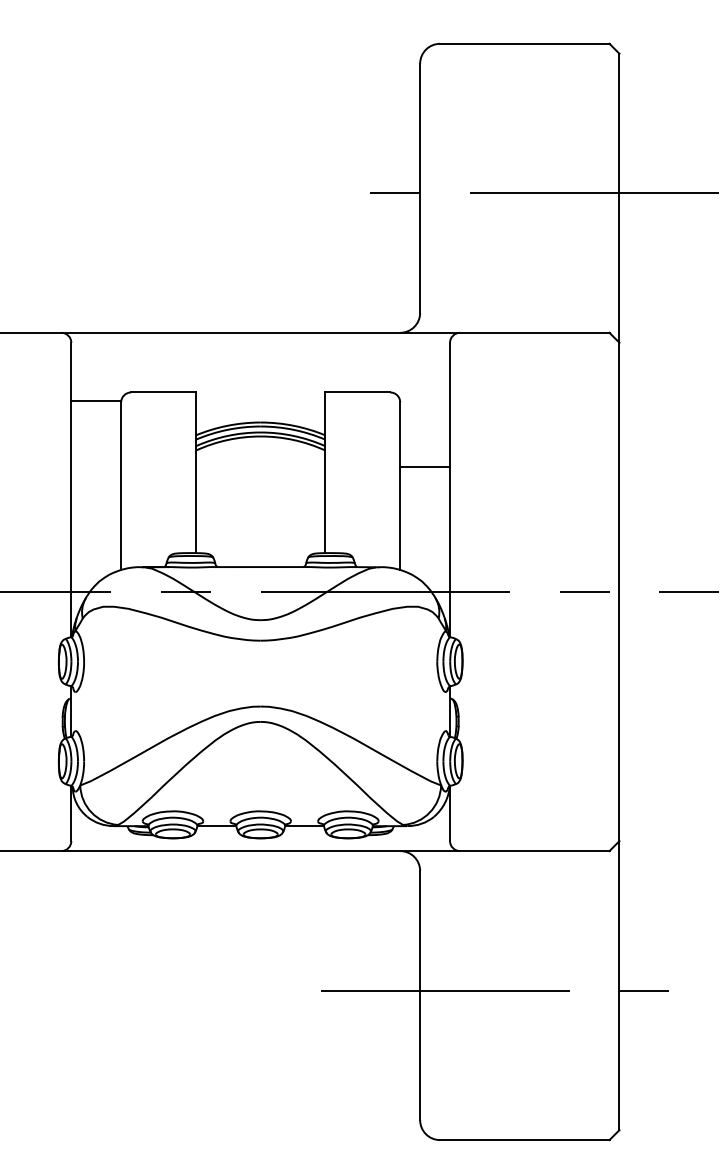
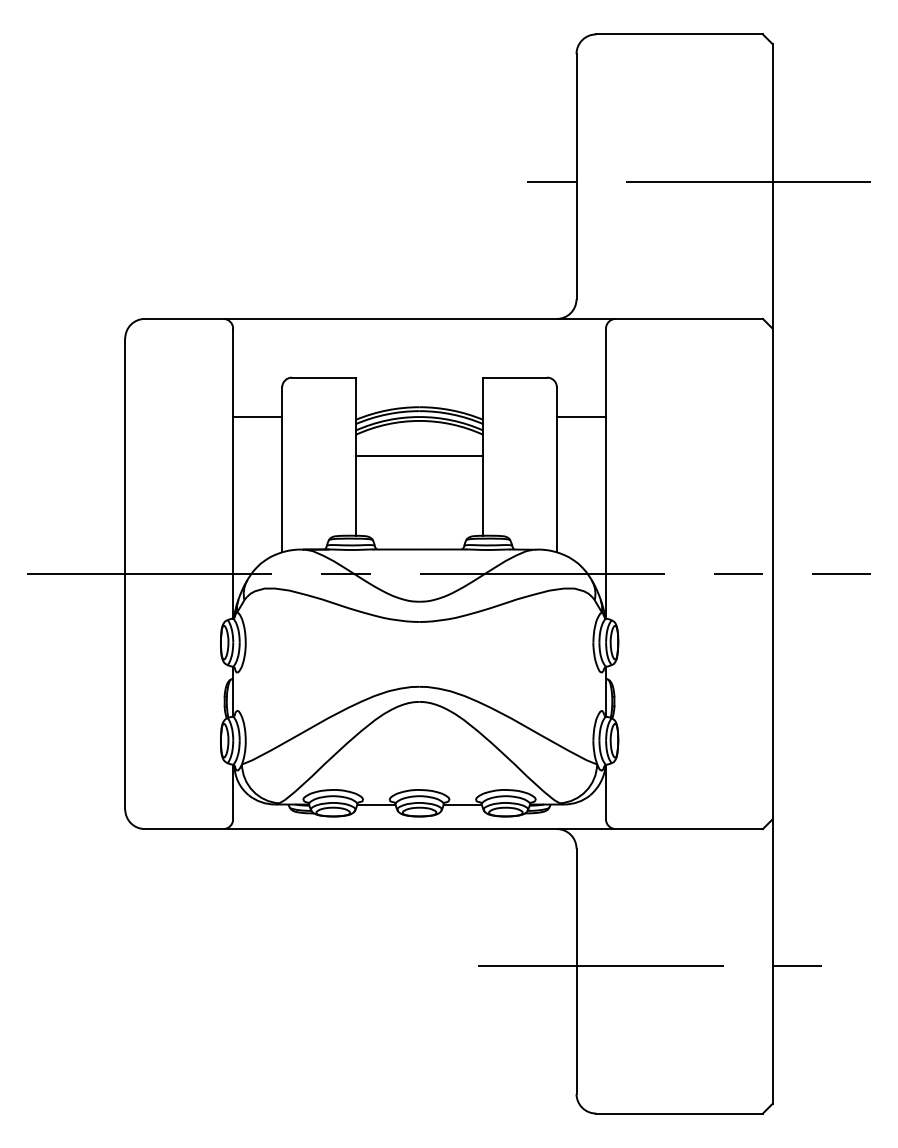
line: (96, 401) -> (257, 417), moved
line: (424, 467) -> (580, 417), moved
line: (260, 472) -> (419, 456), added

